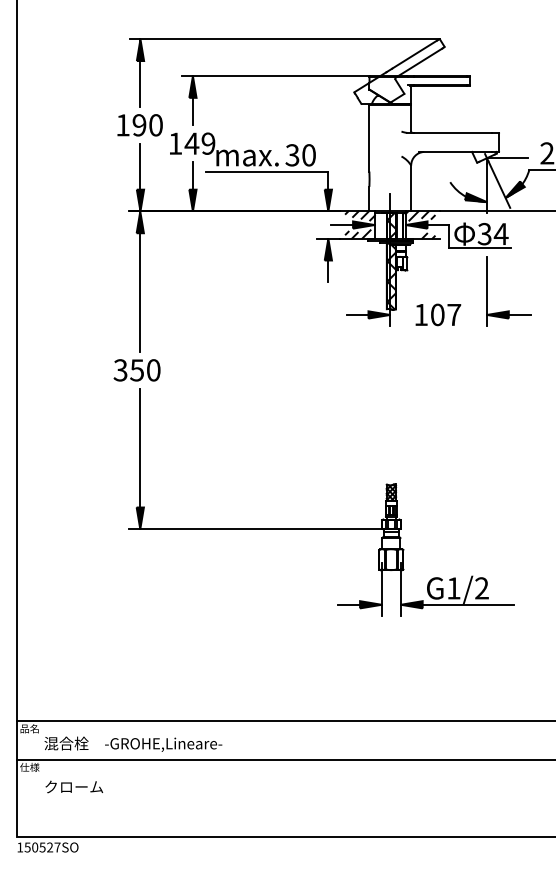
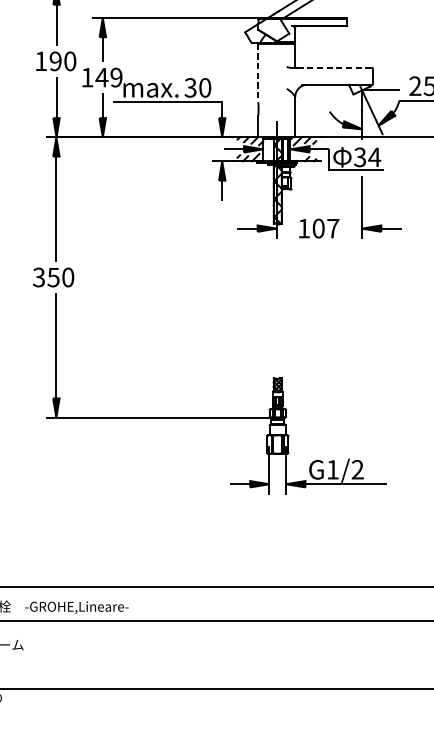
line: (453, 132) -> (332, 67), solid -> dashed
line: (369, 138) -> (258, 73), solid -> dashed

